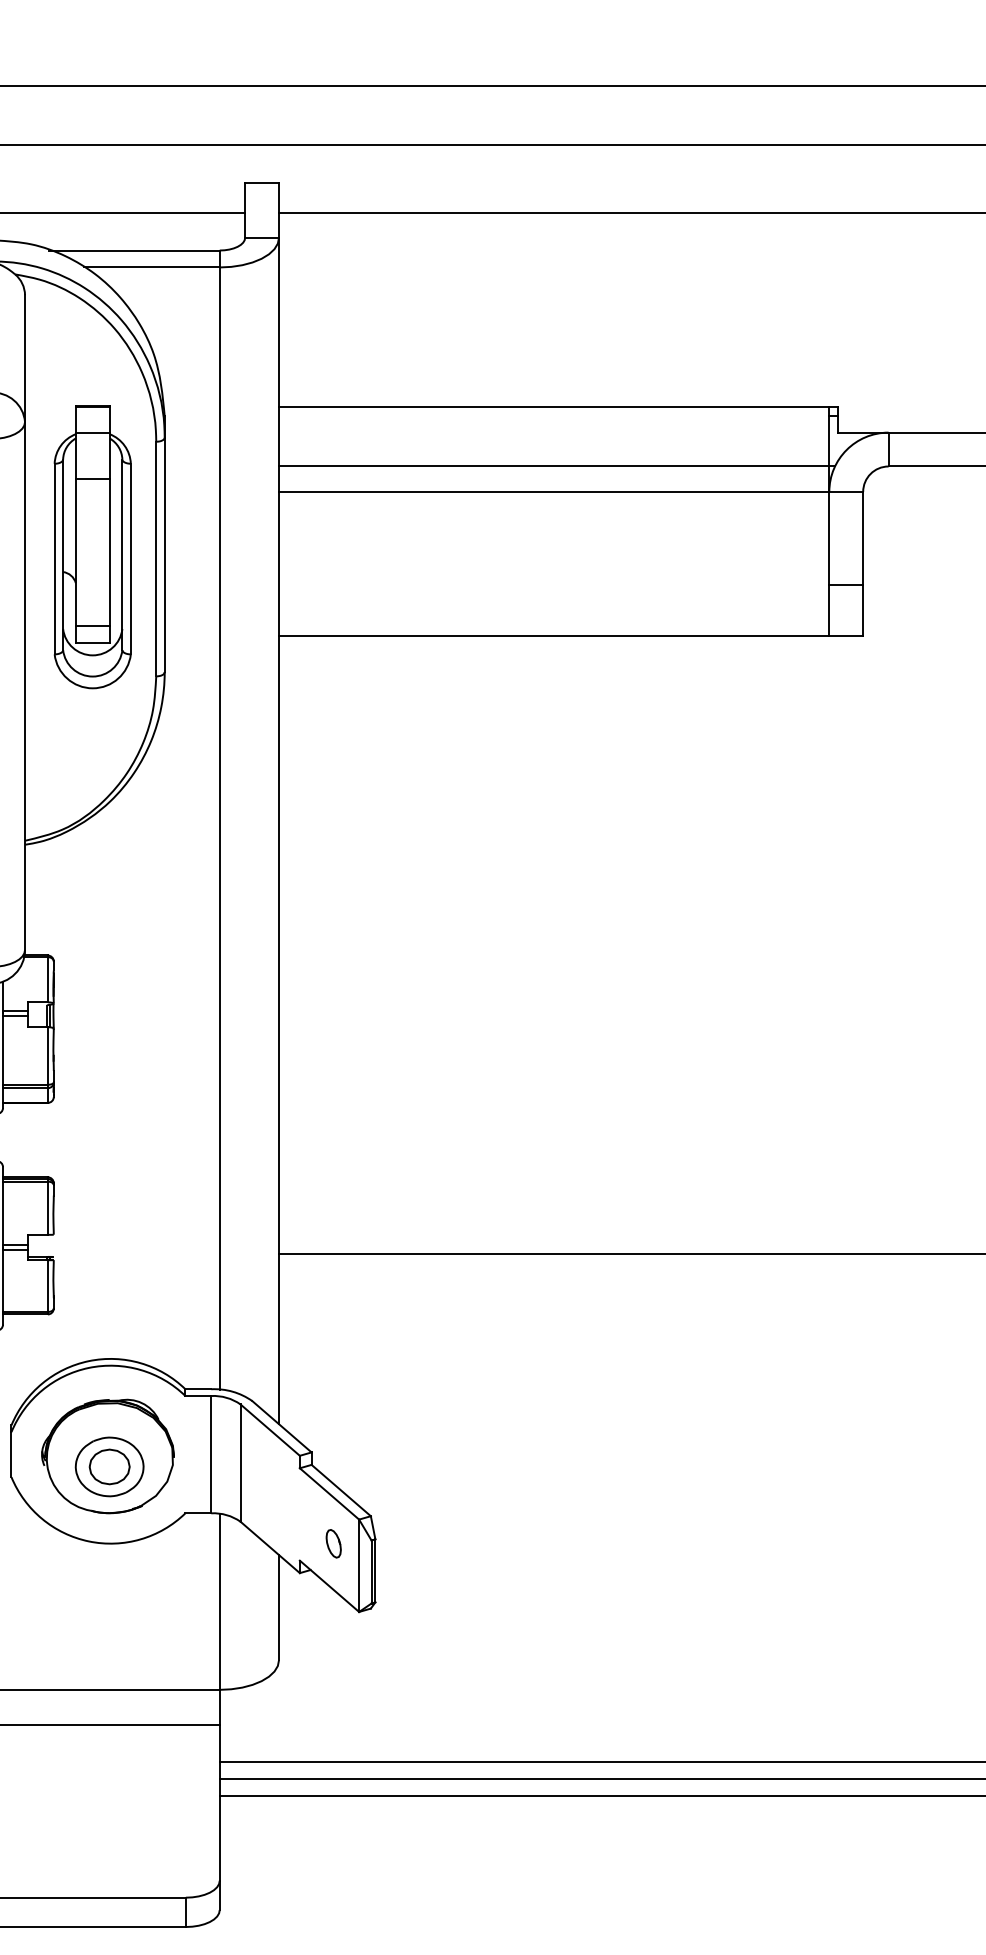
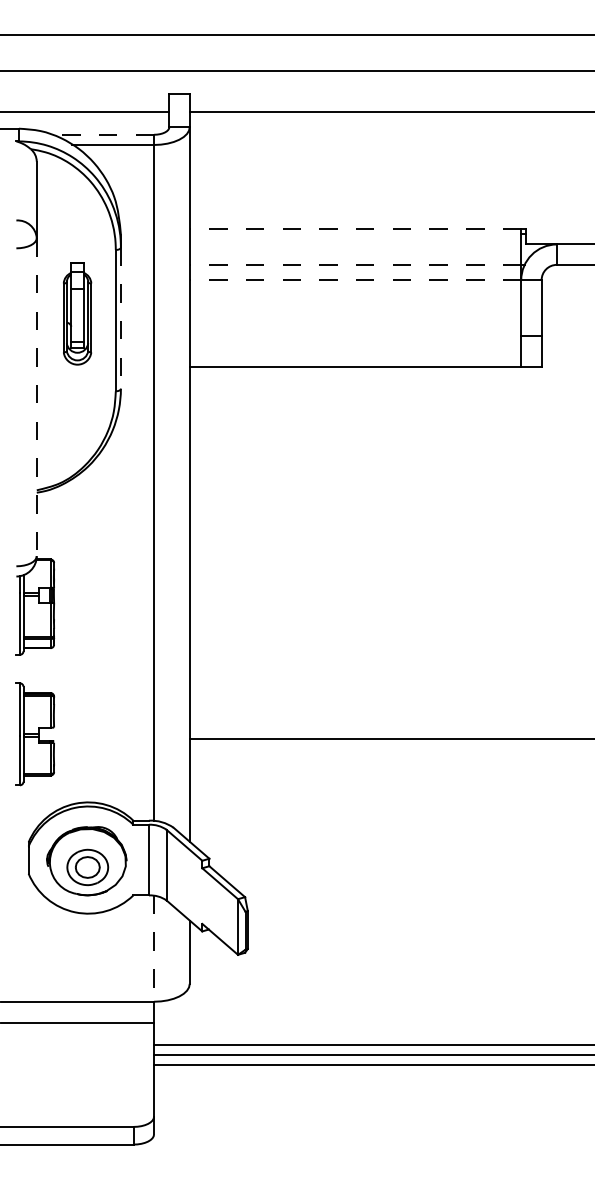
line: (134, 250) -> (102, 134), solid -> dashed
line: (554, 407) -> (355, 229), solid -> dashed
line: (554, 465) -> (355, 264), solid -> dashed
line: (554, 492) -> (355, 280), solid -> dashed
part: (92, 547) -> (77, 313), size x0.6
line: (164, 555) -> (120, 318), solid -> dashed
line: (24, 686) -> (36, 397), solid -> dashed
part: (333, 1543) -> (222, 913), removed
line: (220, 1603) -> (154, 949), solid -> dashed

